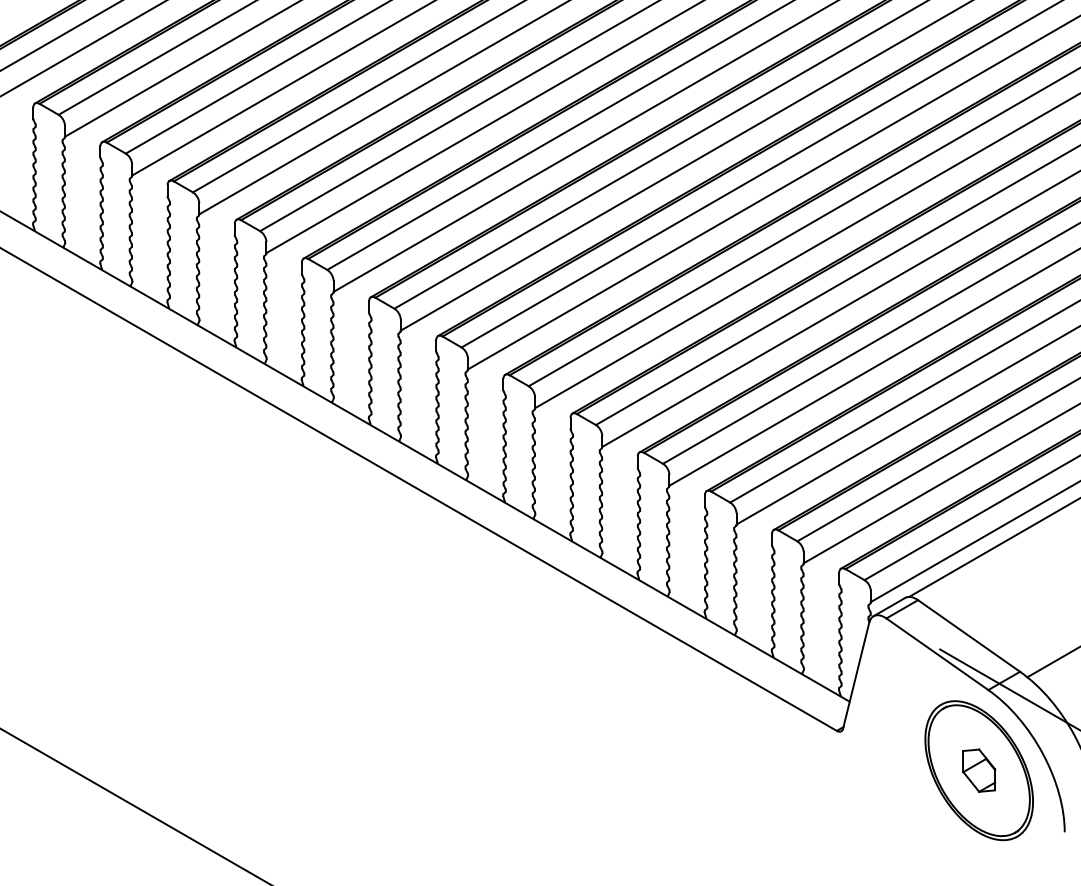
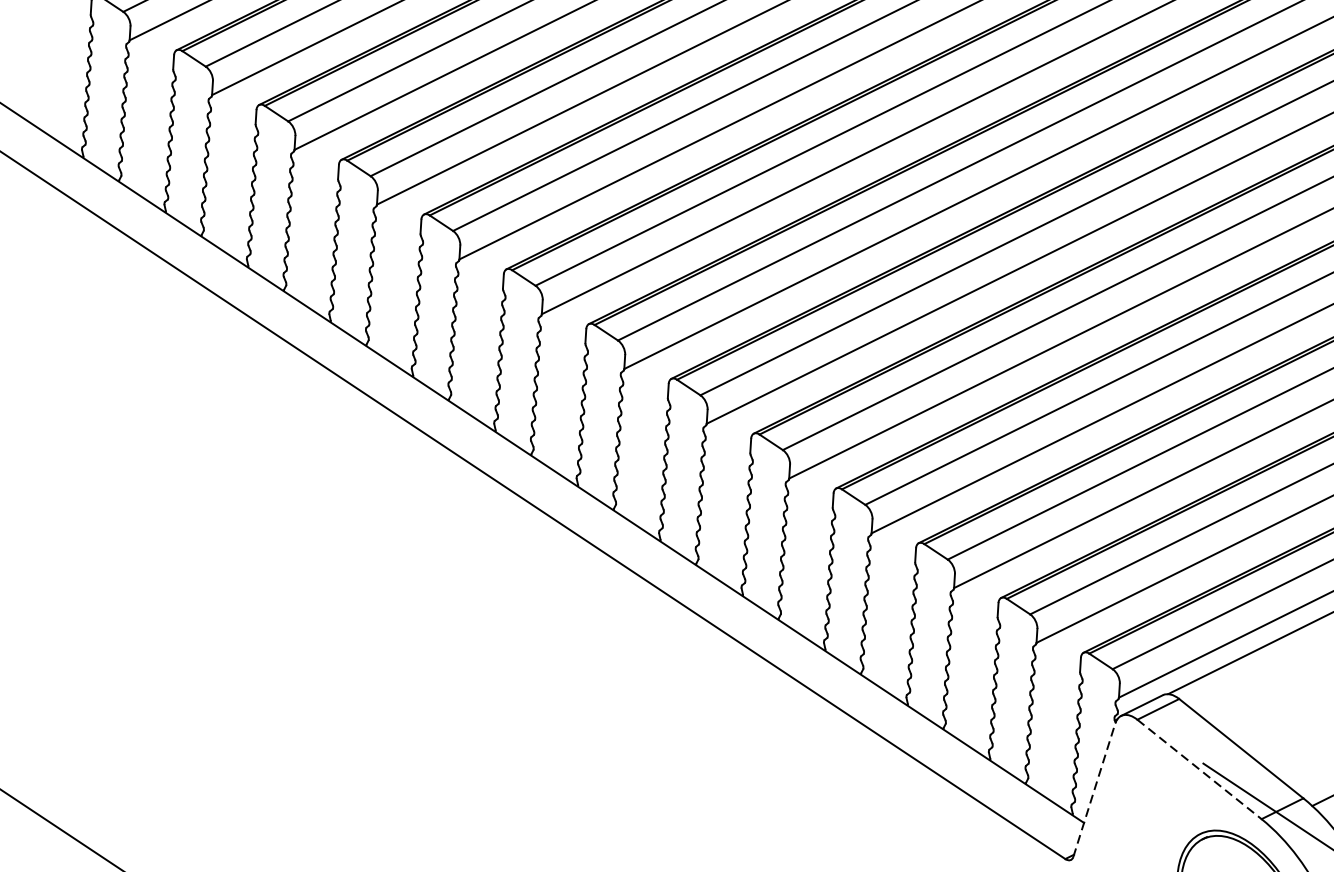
line: (937, 654) -> (1199, 769), solid -> dashed
line: (856, 675) -> (1094, 790), solid -> dashed

